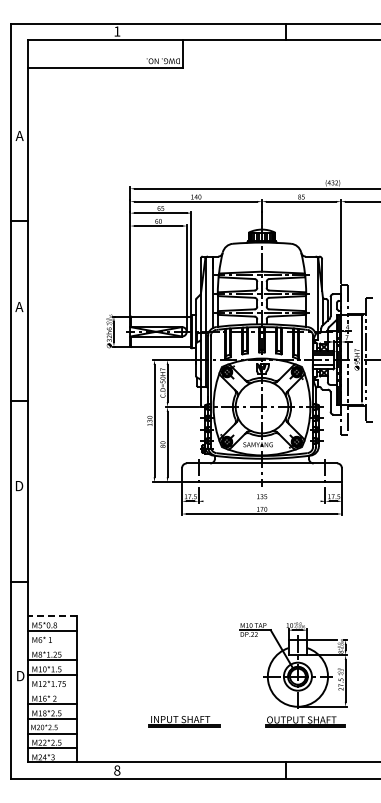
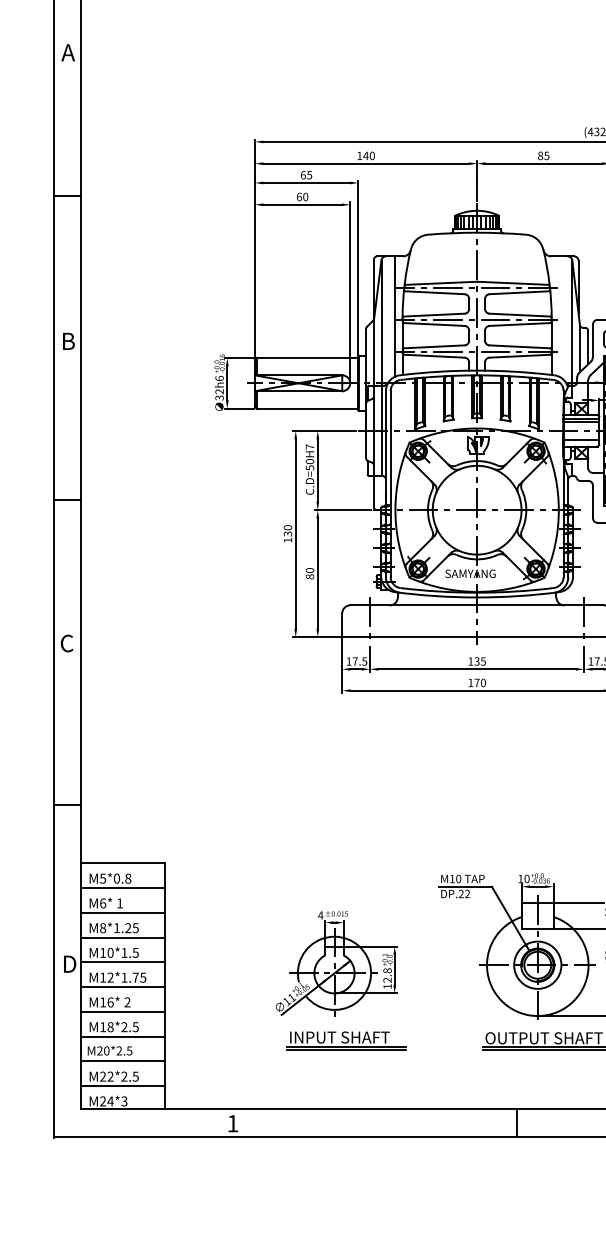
text: (19, 307) -> (67, 342), A -> B
text: (19, 485) -> (67, 642), D -> C
line: (261, 501) -> (476, 669), added
line: (52, 616) -> (123, 863), dashed -> solid
line: (52, 645) -> (123, 912), added
part: (178, 675) -> (336, 963), added
line: (52, 689) -> (123, 986), added
text: (117, 770) -> (233, 1123), 8 -> 1

